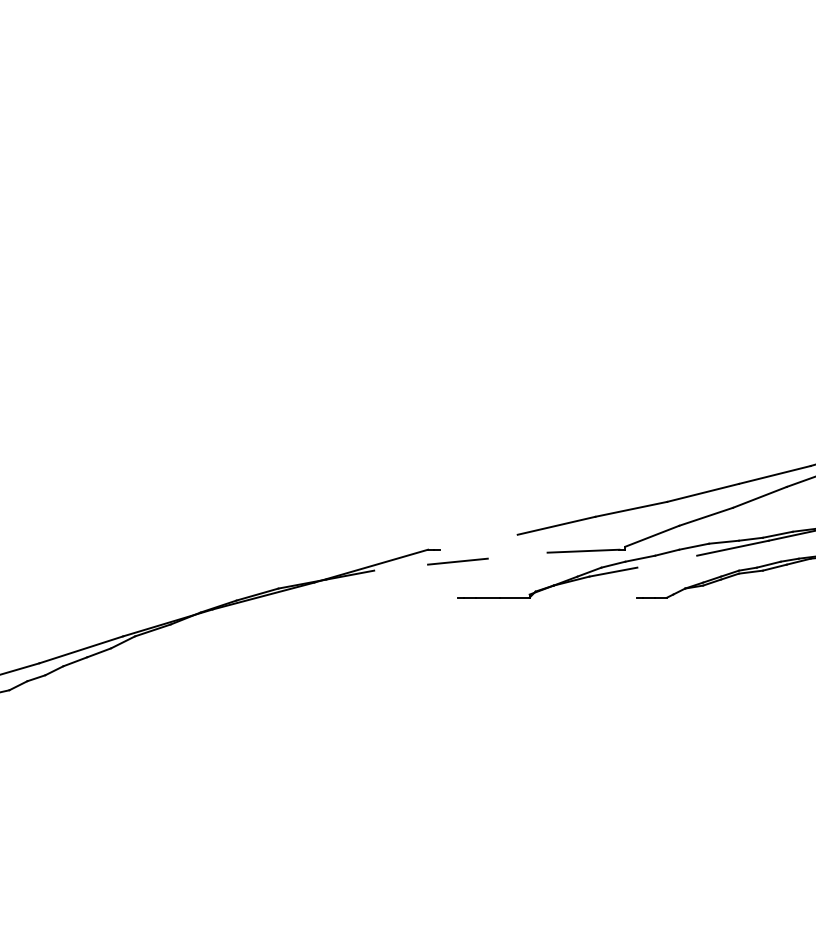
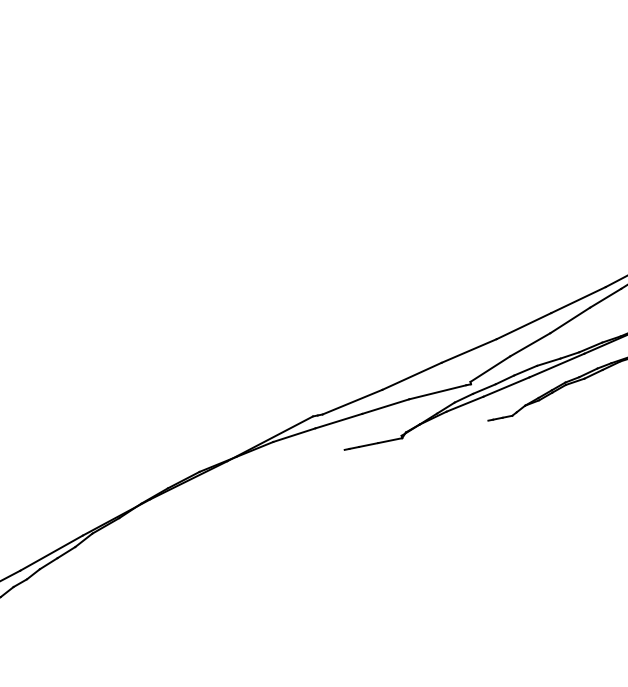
line: (478, 541) -> (352, 401), added
line: (517, 555) -> (385, 406), added
line: (667, 561) -> (506, 386), added
line: (401, 567) -> (294, 435), added

